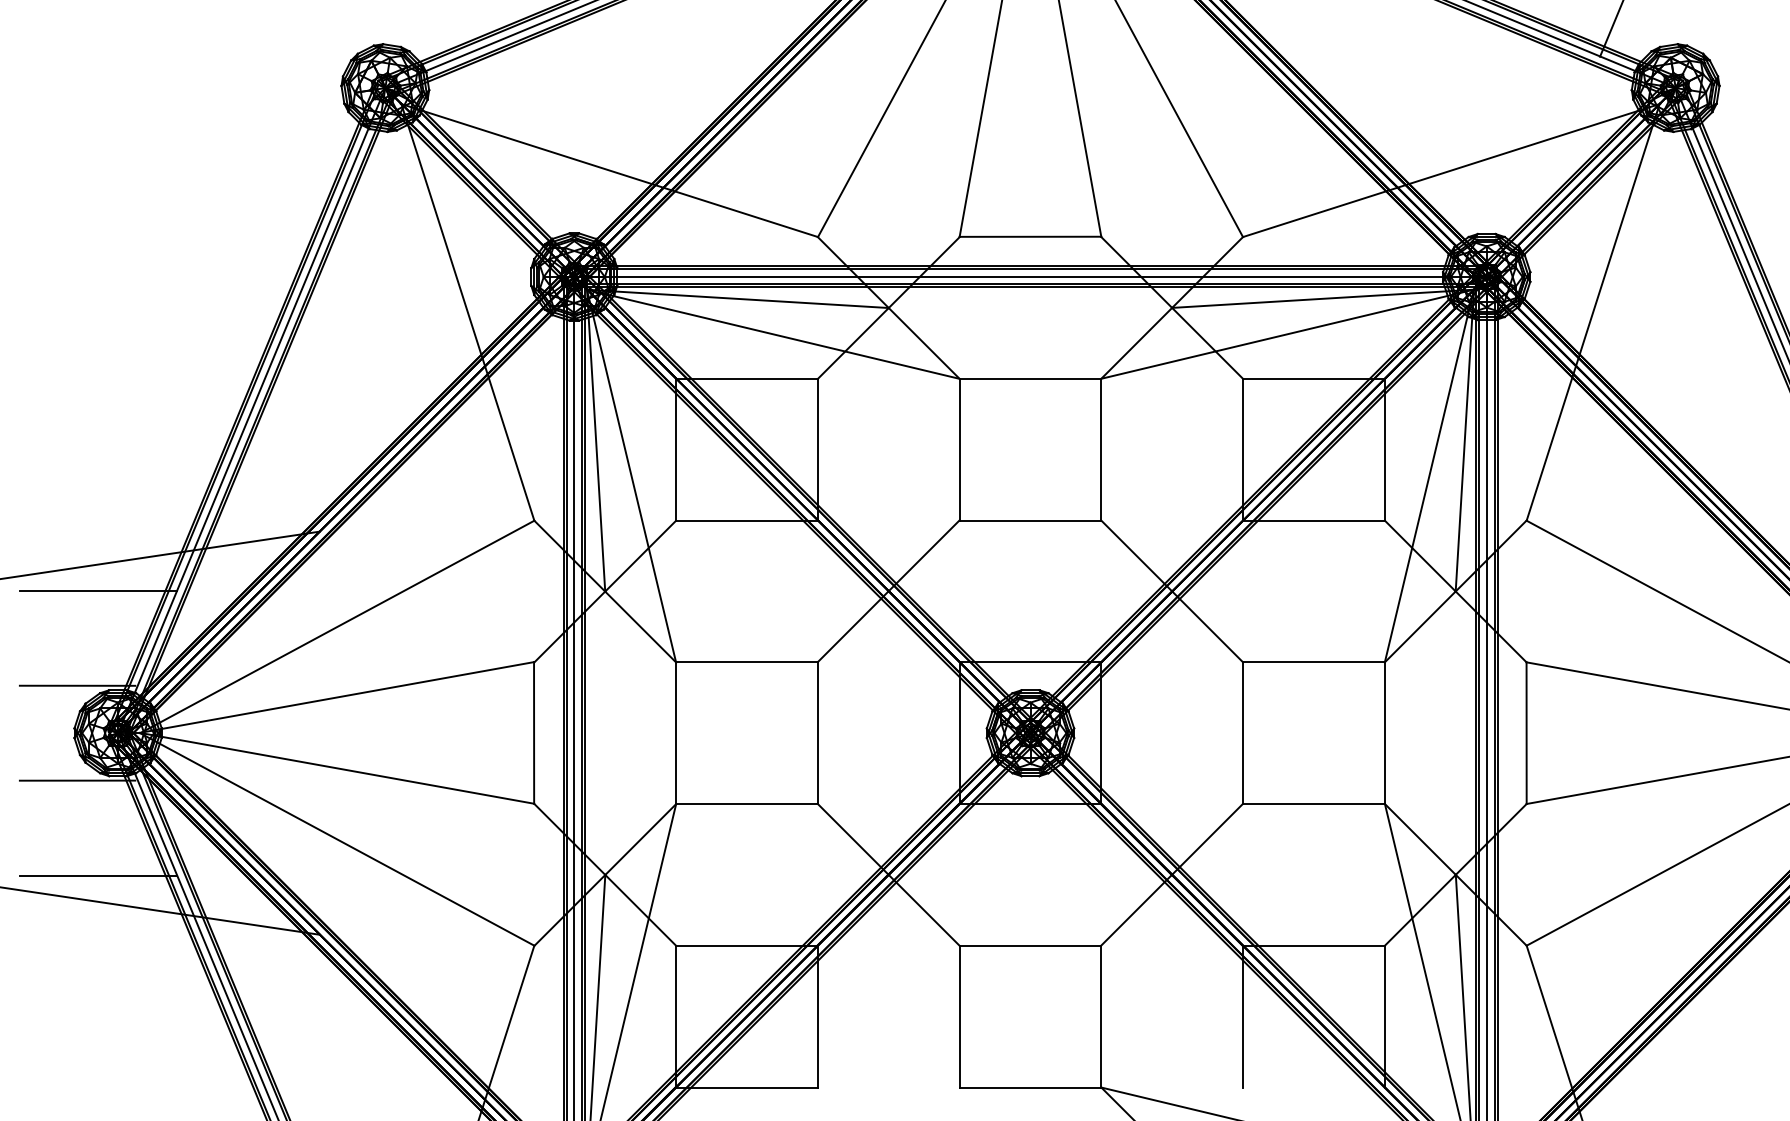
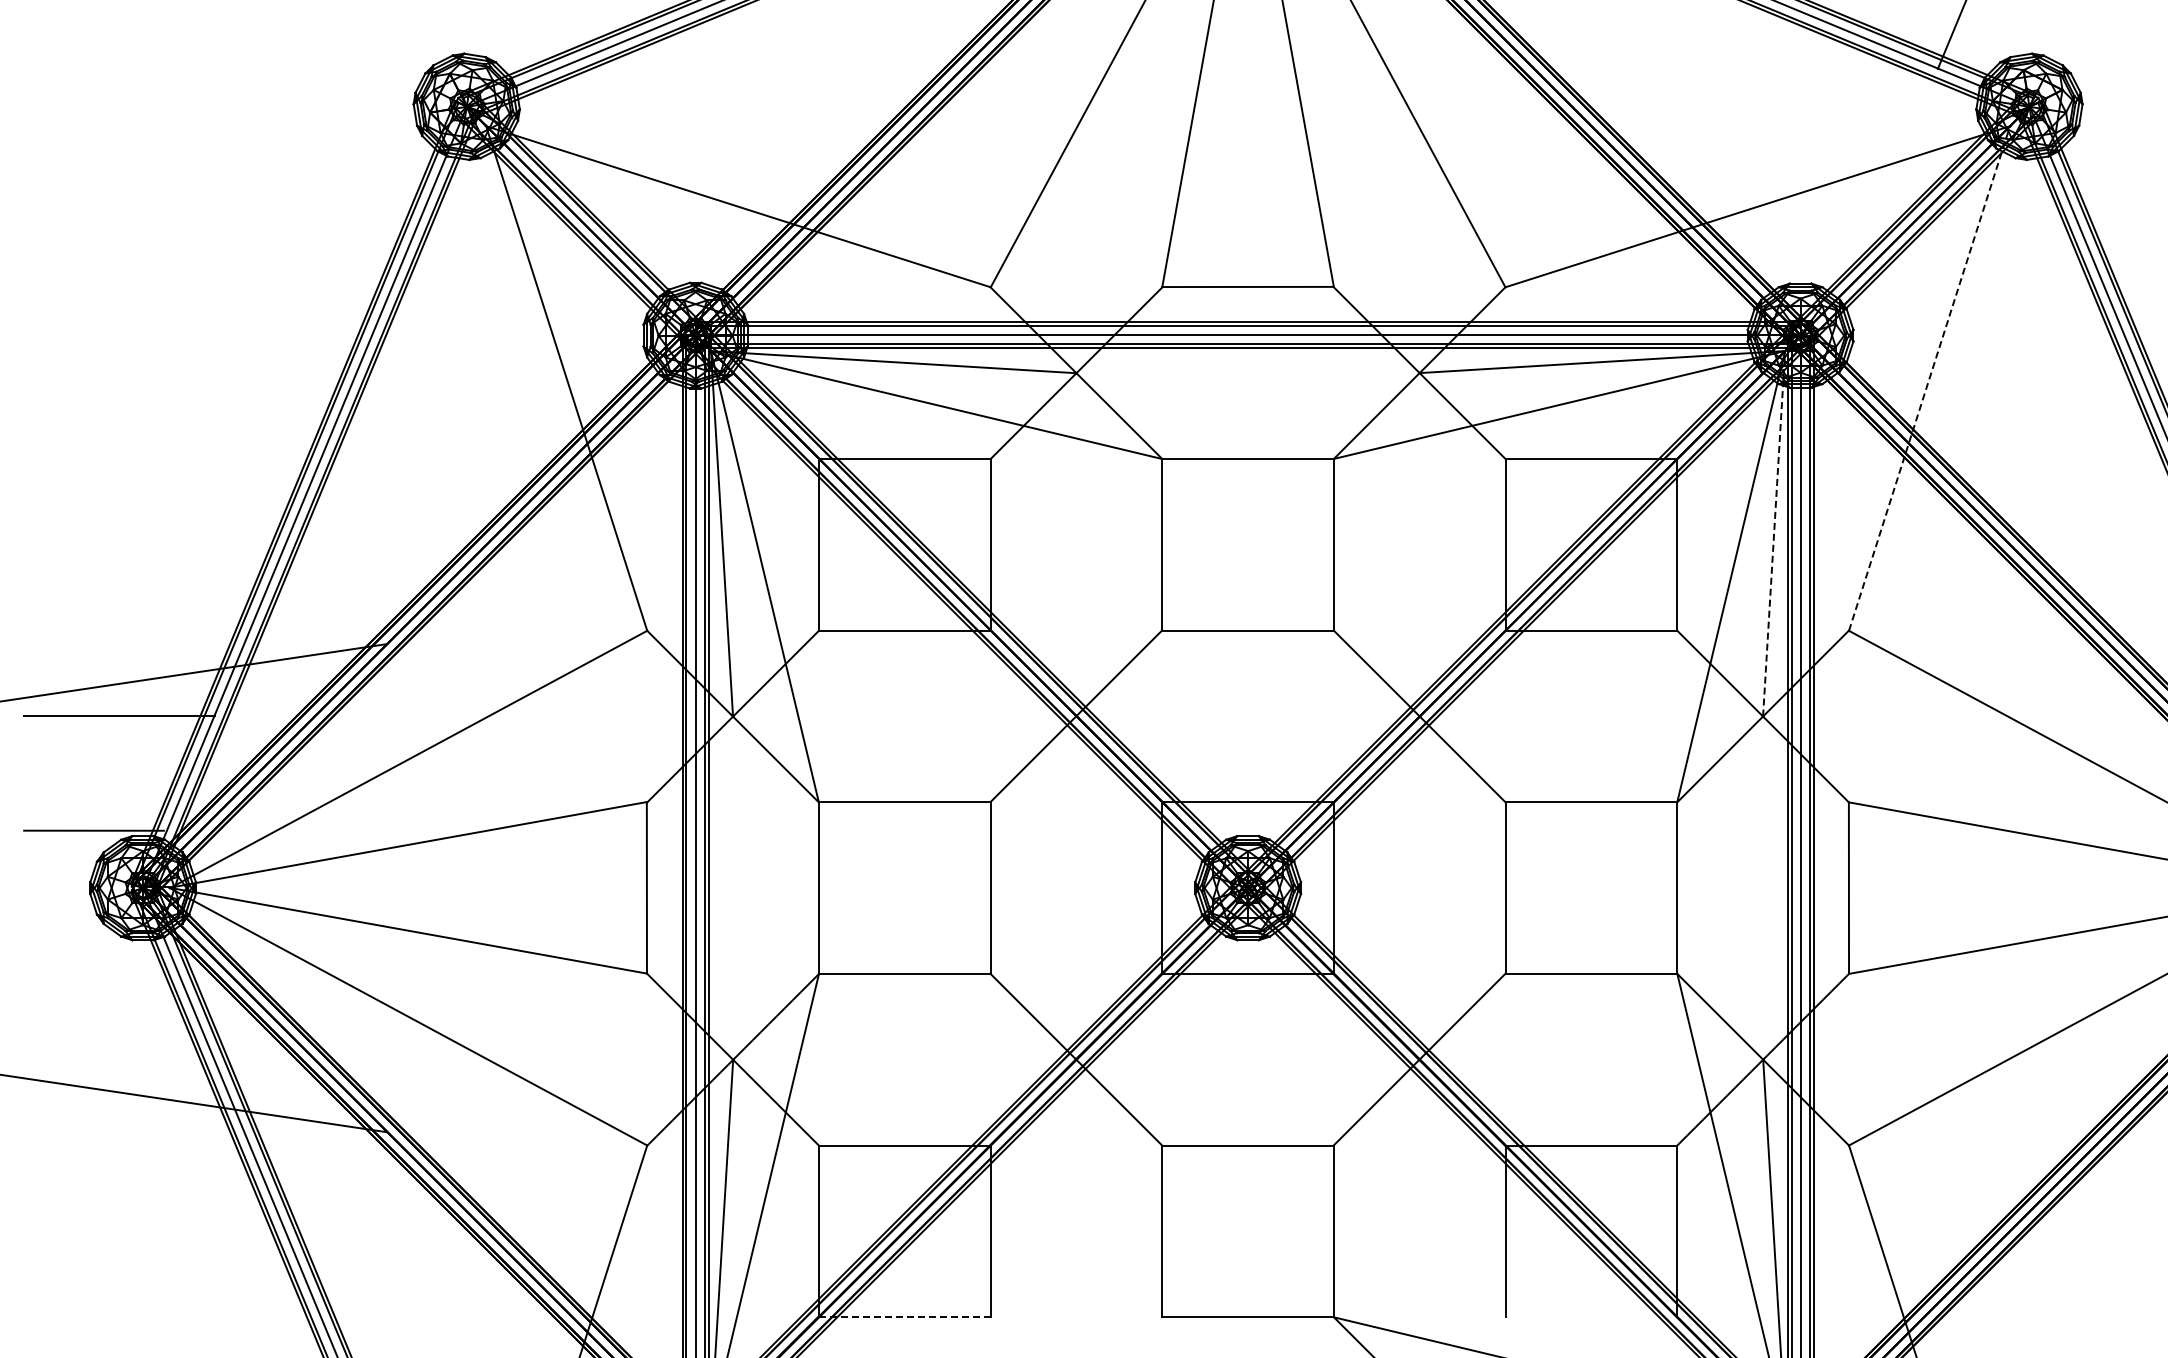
line: (1593, 311) -> (1929, 377), solid -> dashed
line: (1465, 440) -> (1774, 533), solid -> dashed
line: (77, 780) -> (93, 945), removed
line: (98, 875) -> (119, 1060), removed
line: (746, 1087) -> (904, 1317), solid -> dashed

